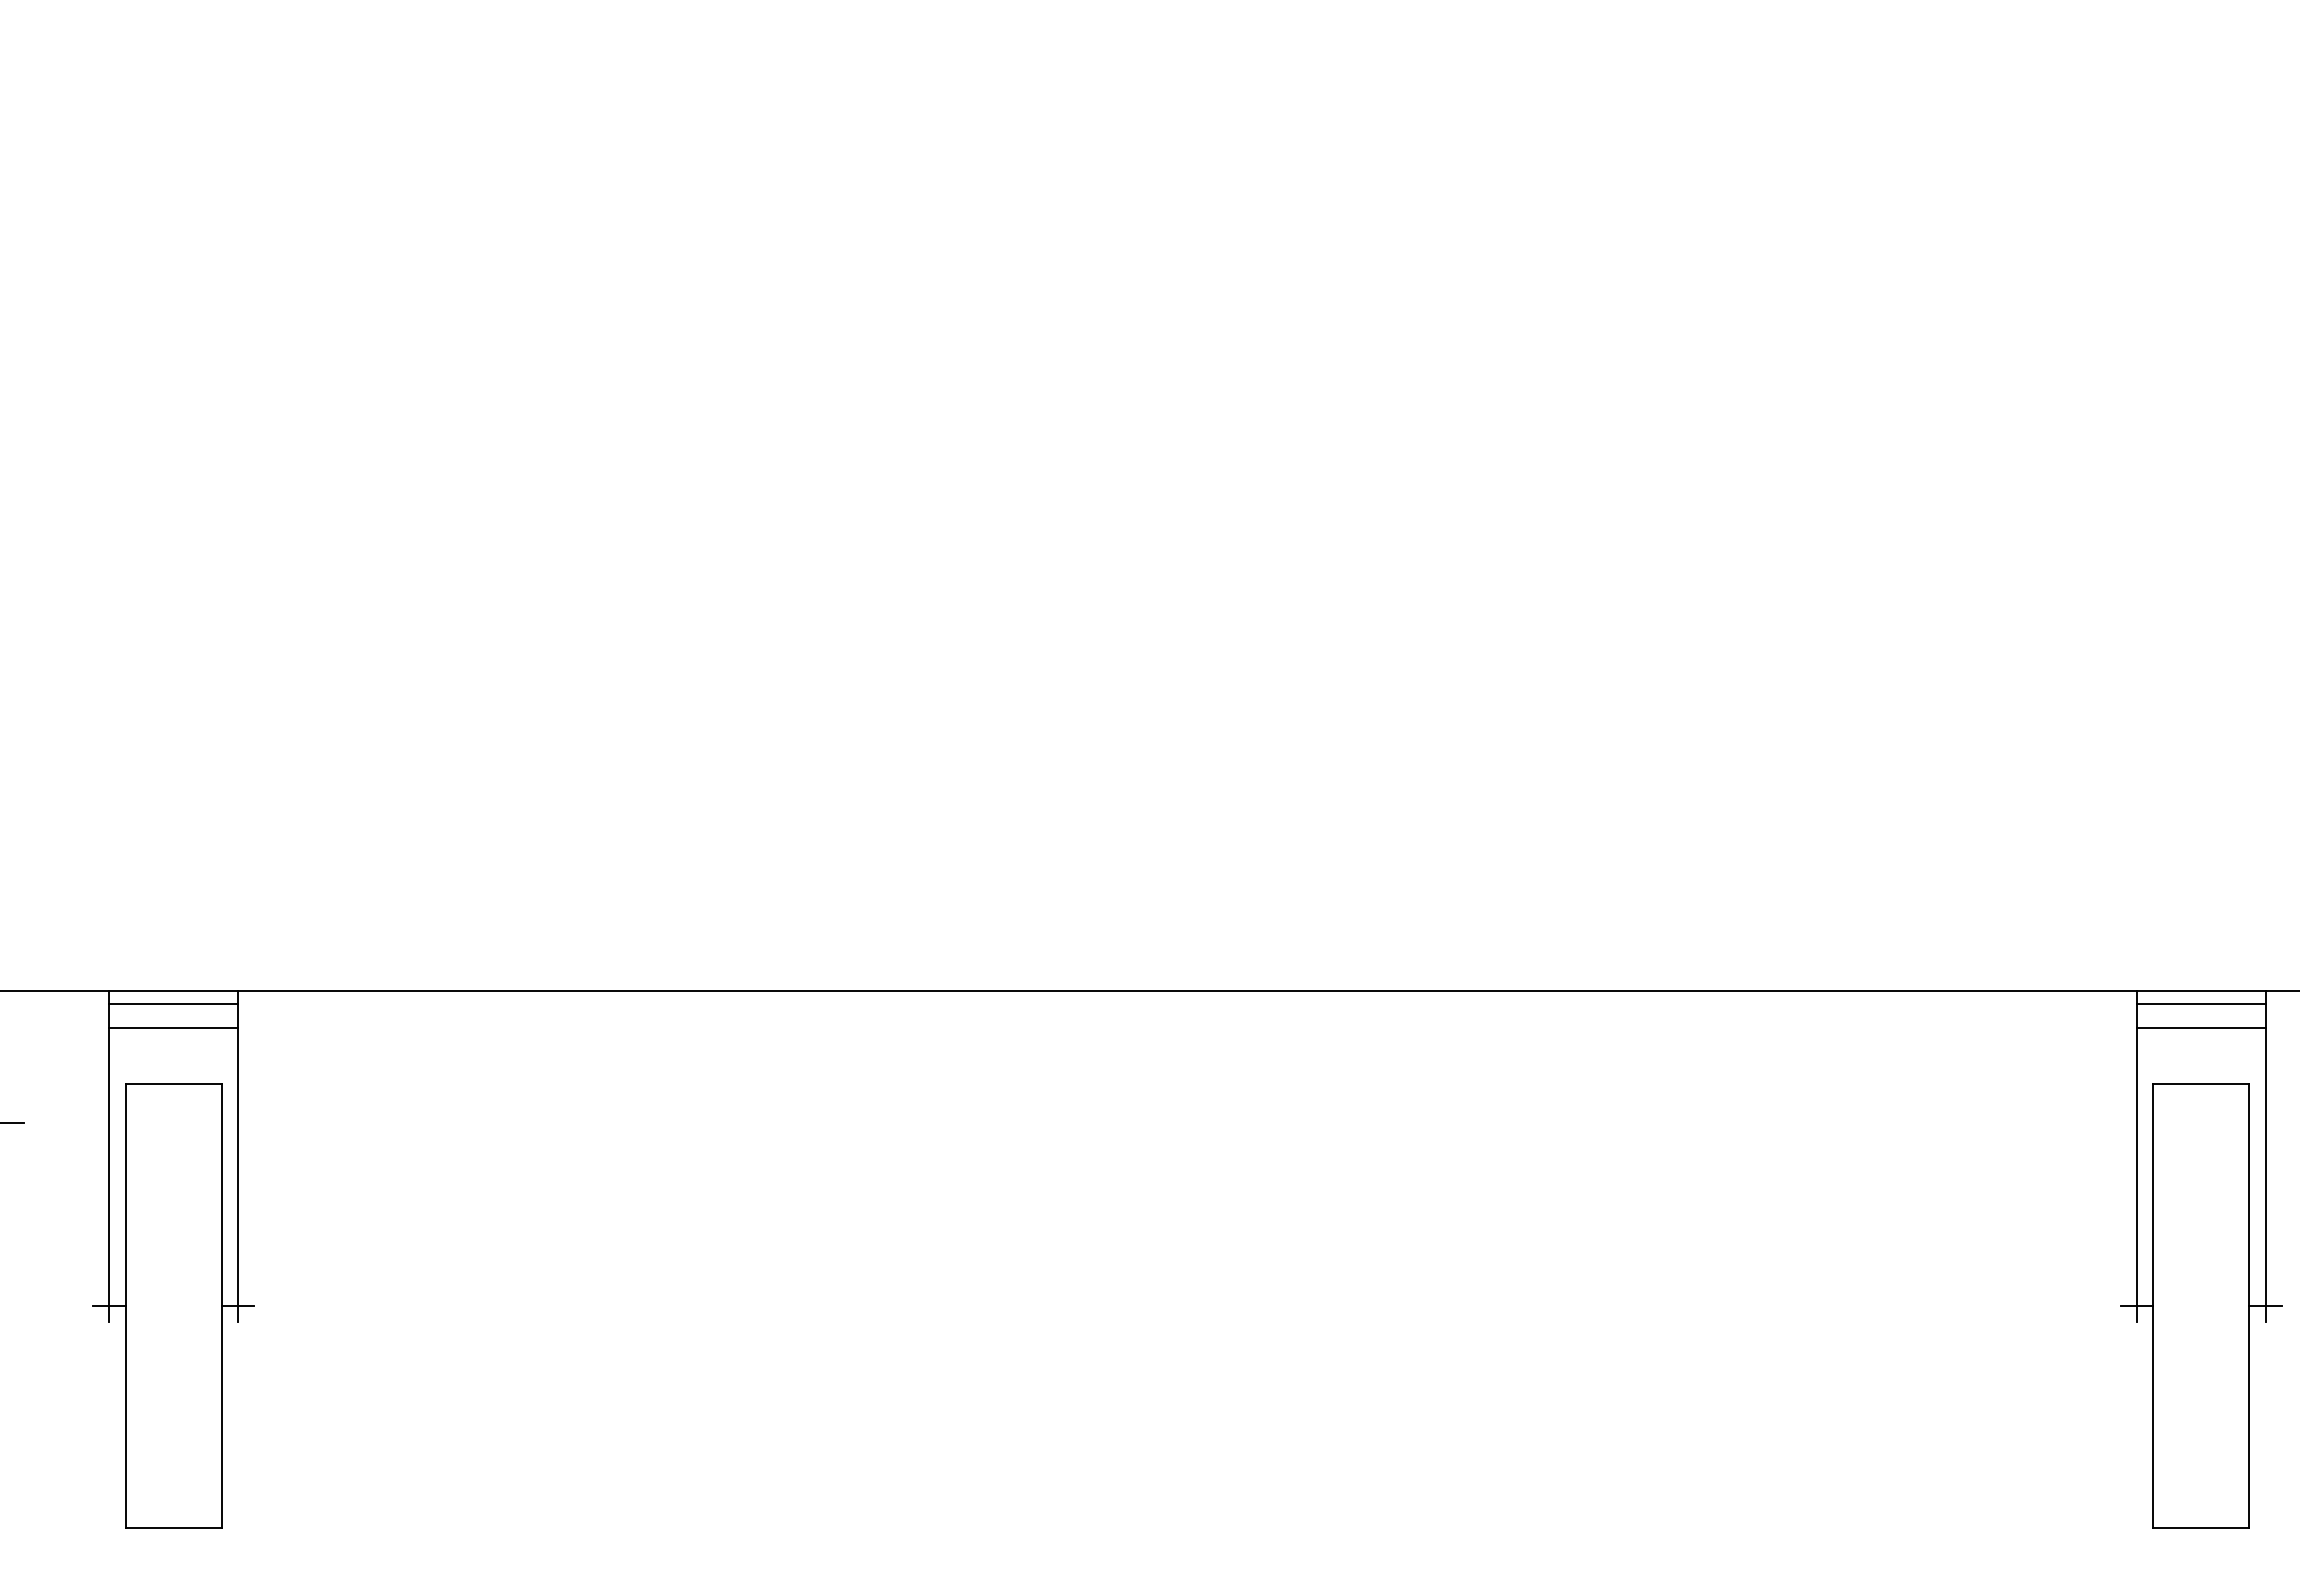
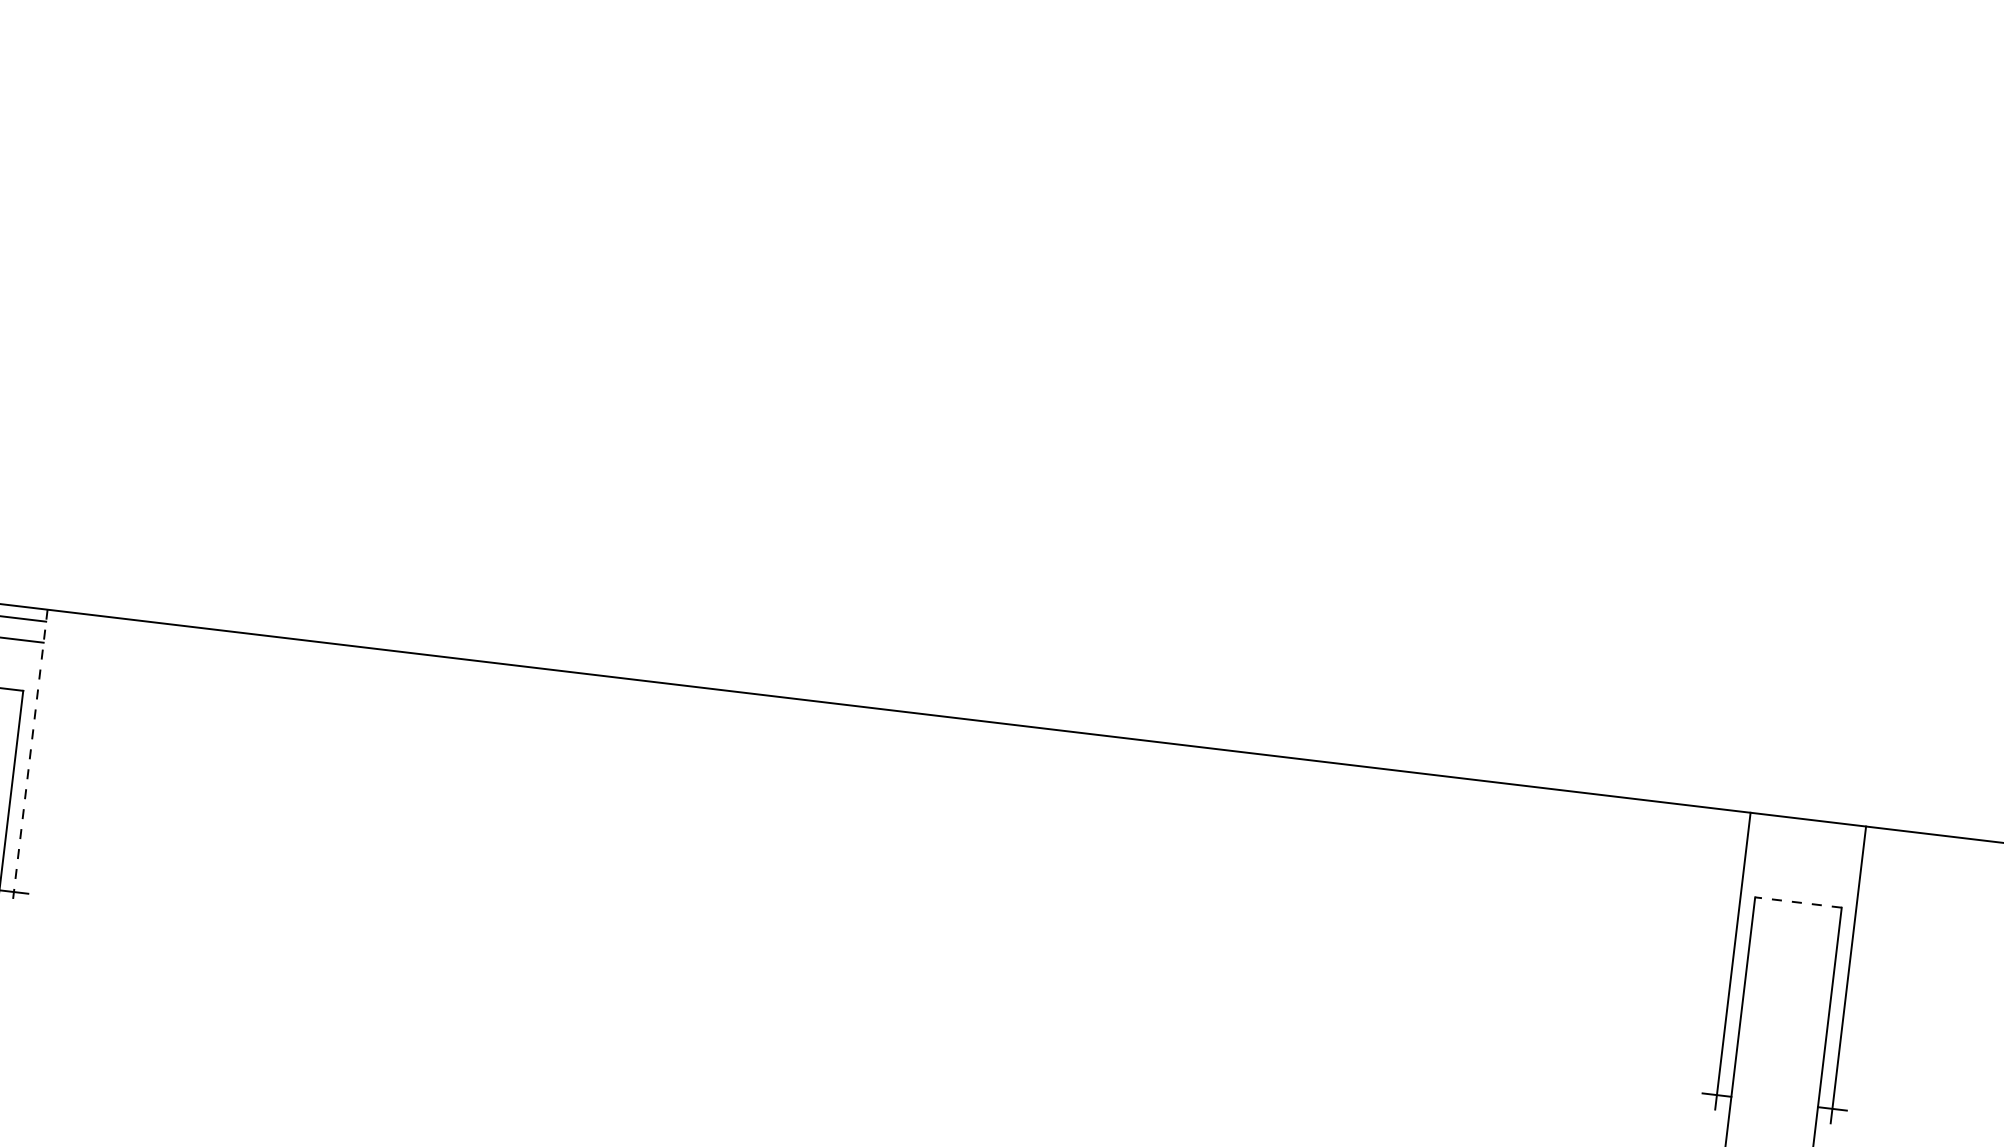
line: (2200, 1004) -> (1806, 831), removed
line: (2200, 1027) -> (1803, 852), removed
line: (2200, 1083) -> (1797, 902), solid -> dashed
line: (238, 1157) -> (30, 758), solid -> dashed

